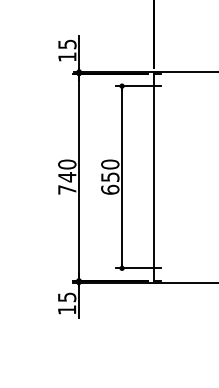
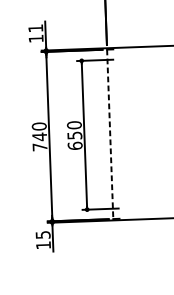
text: (67, 44) -> (35, 28), 15 -> 11
line: (153, 177) -> (110, 134), solid -> dashed

